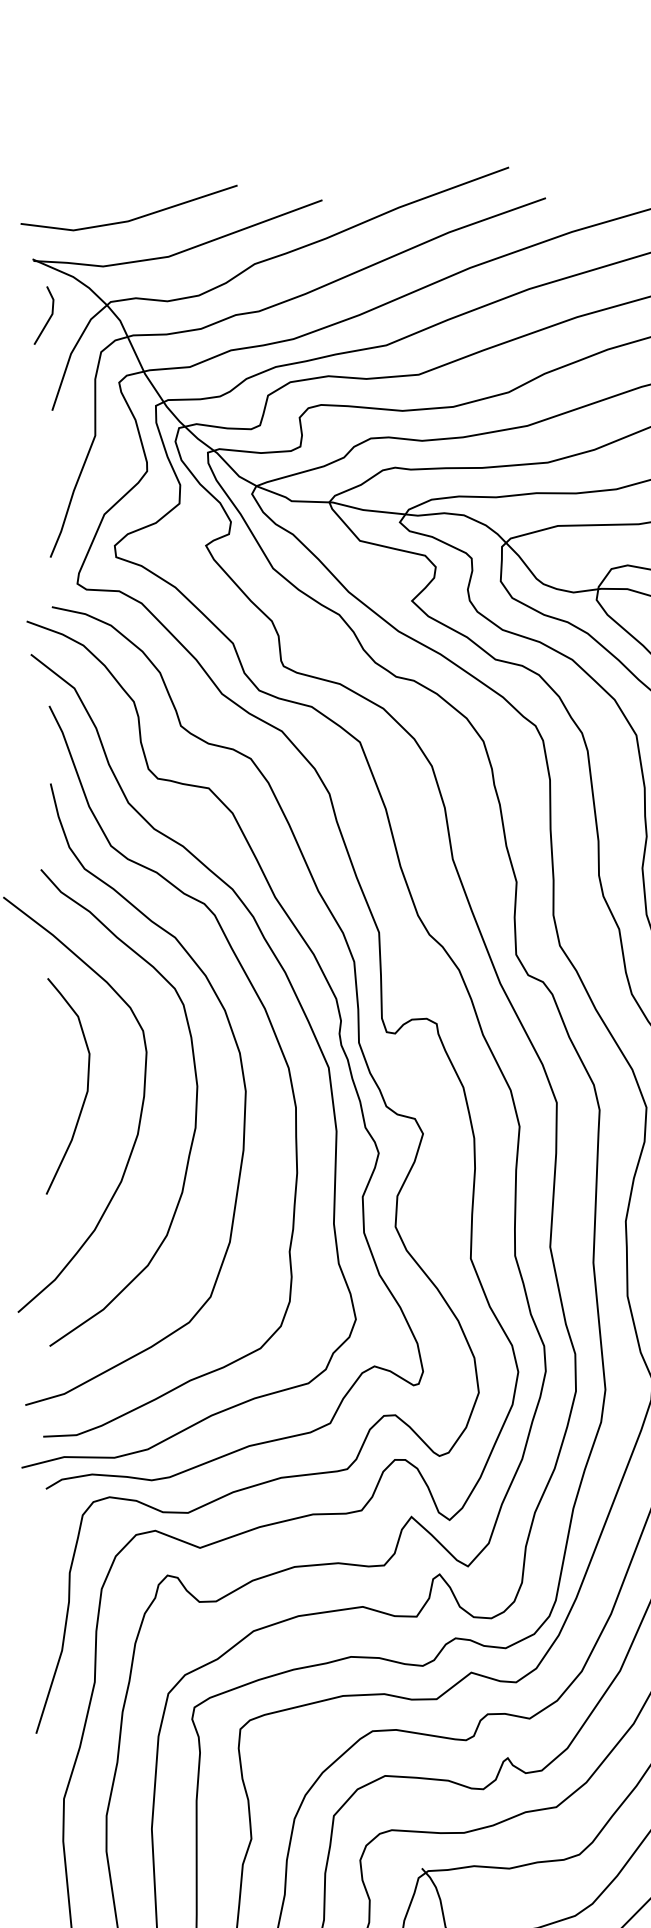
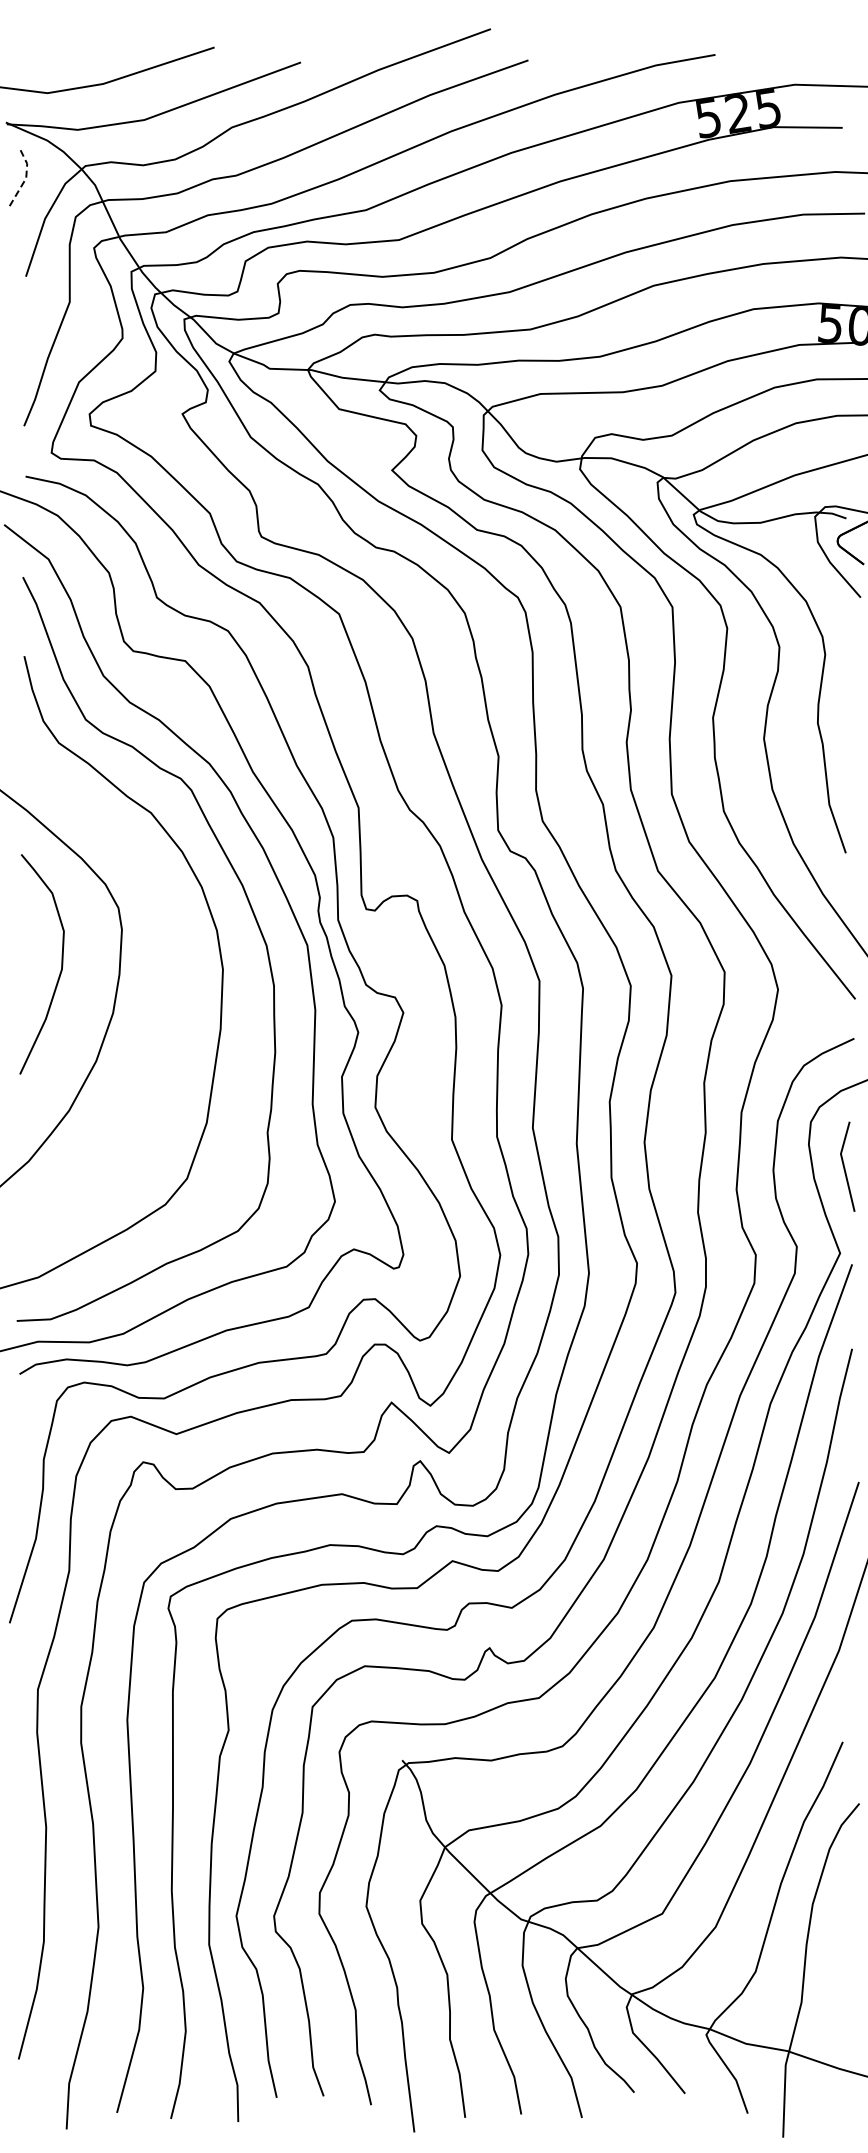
line: (51, 315) -> (25, 179), solid -> dashed
curve: (195, 1108) -> (171, 986), removed

